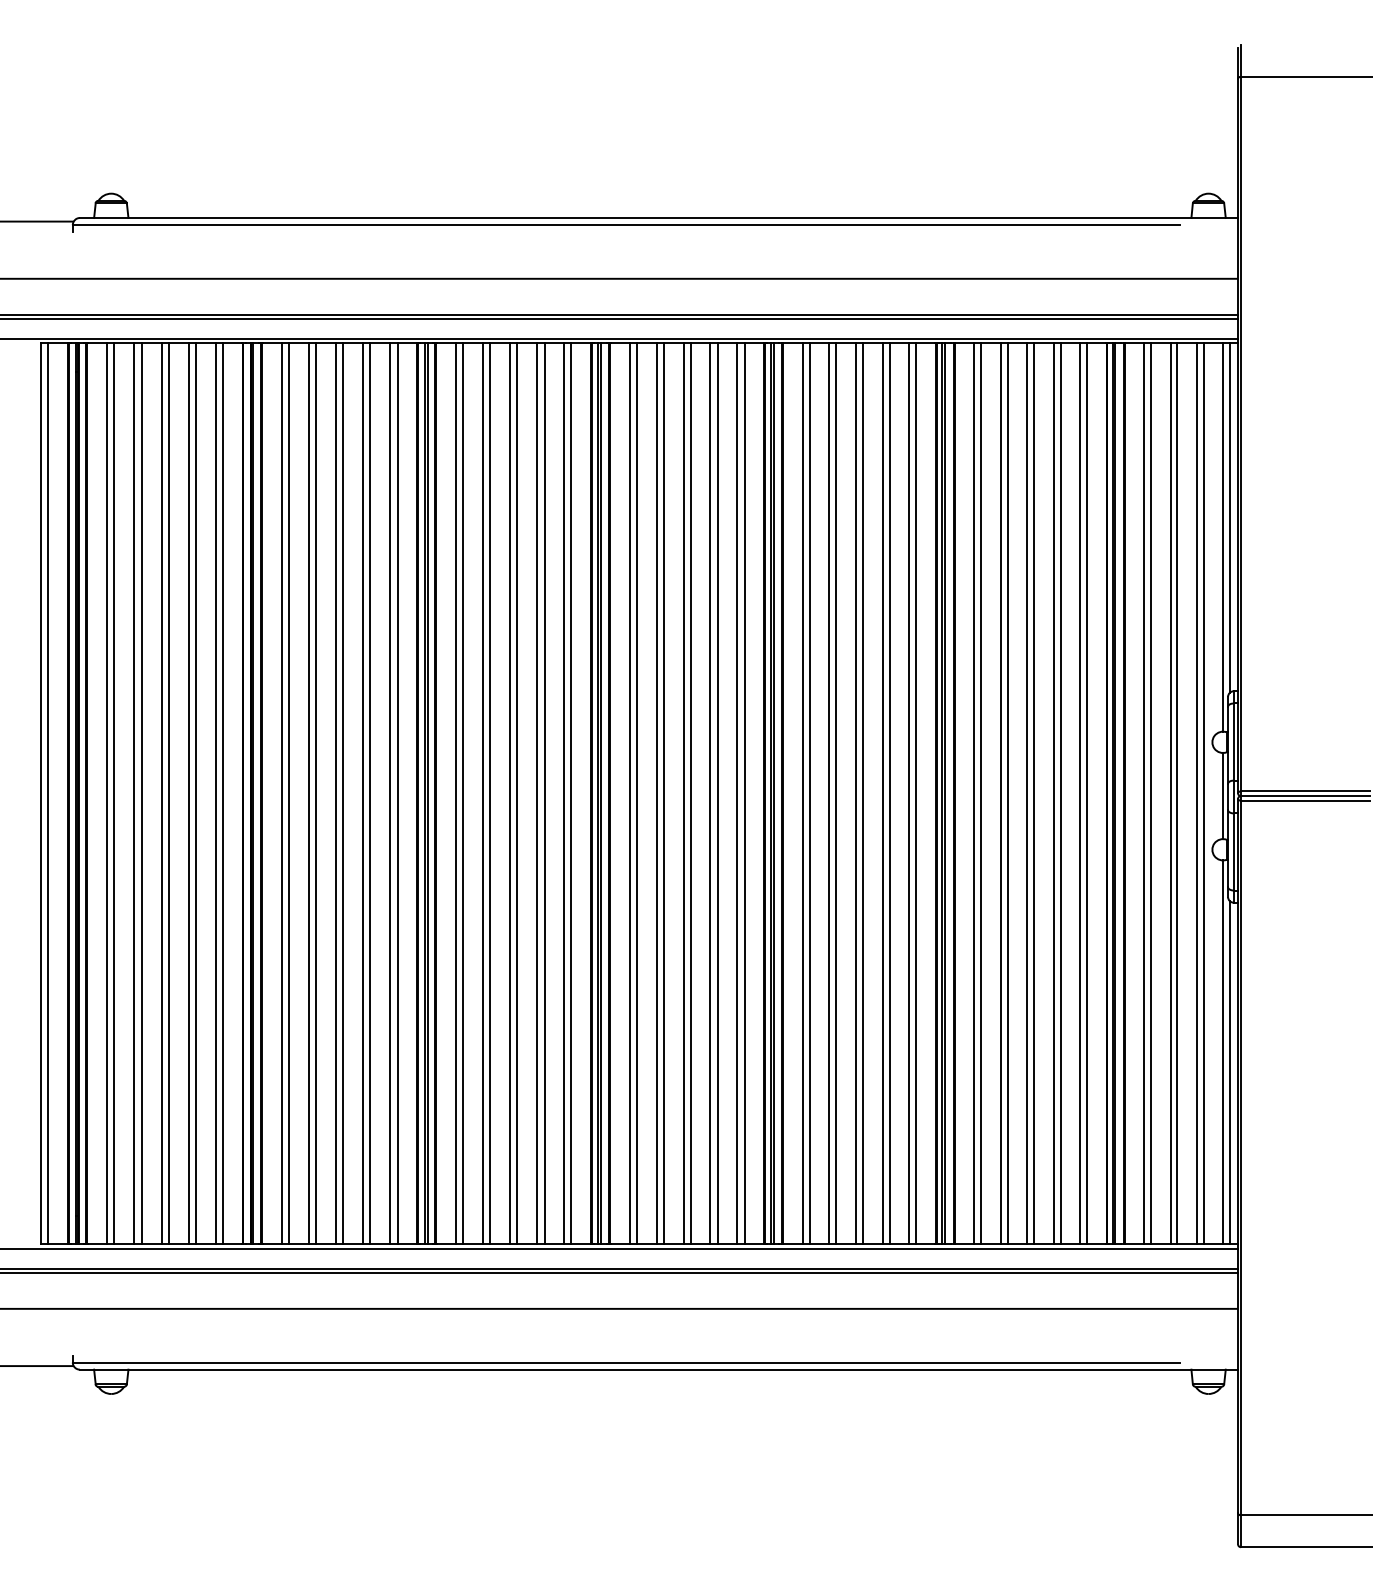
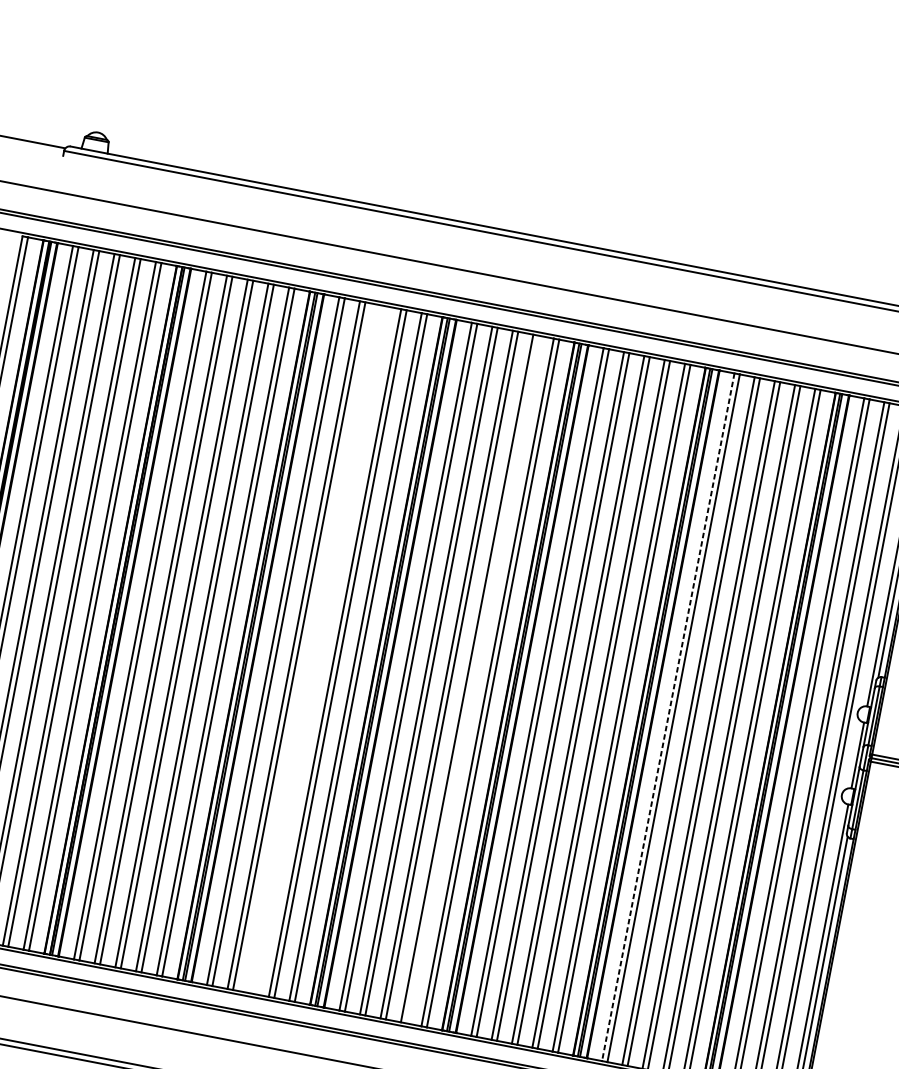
line: (510, 793) -> (314, 648), removed
line: (517, 793) -> (319, 649), removed
line: (717, 793) -> (472, 679), removed
line: (974, 793) -> (668, 717), solid -> dashed

